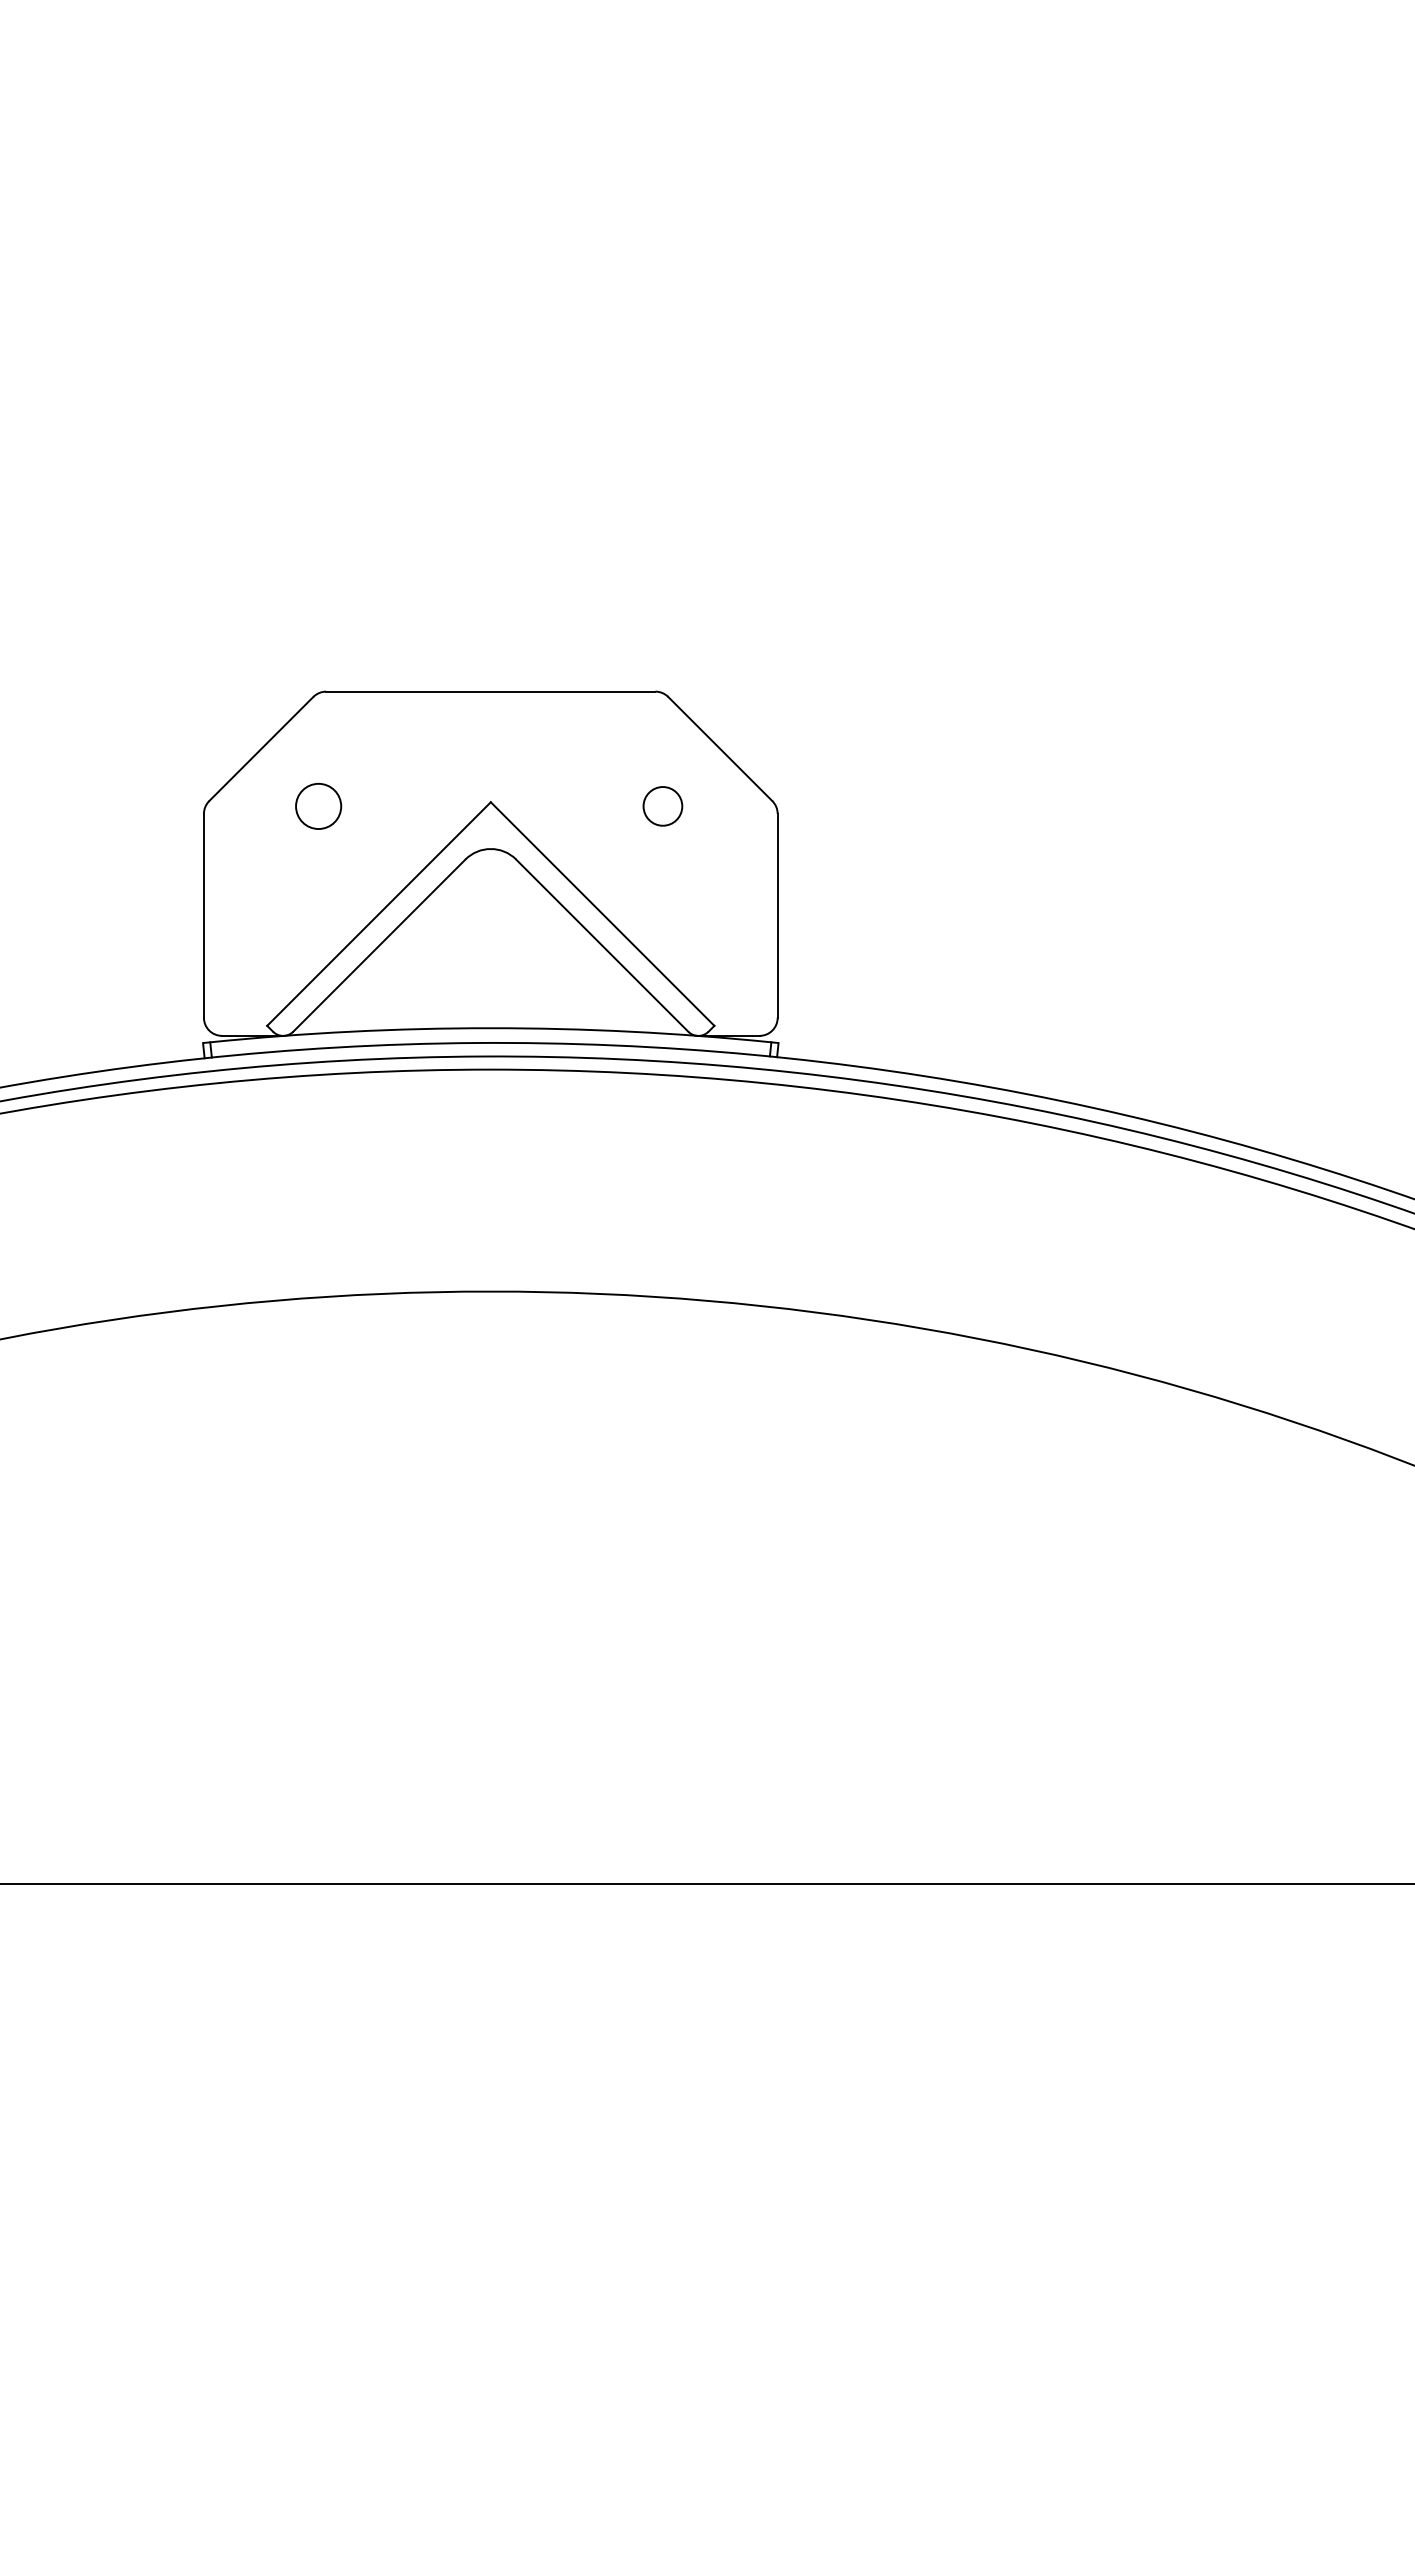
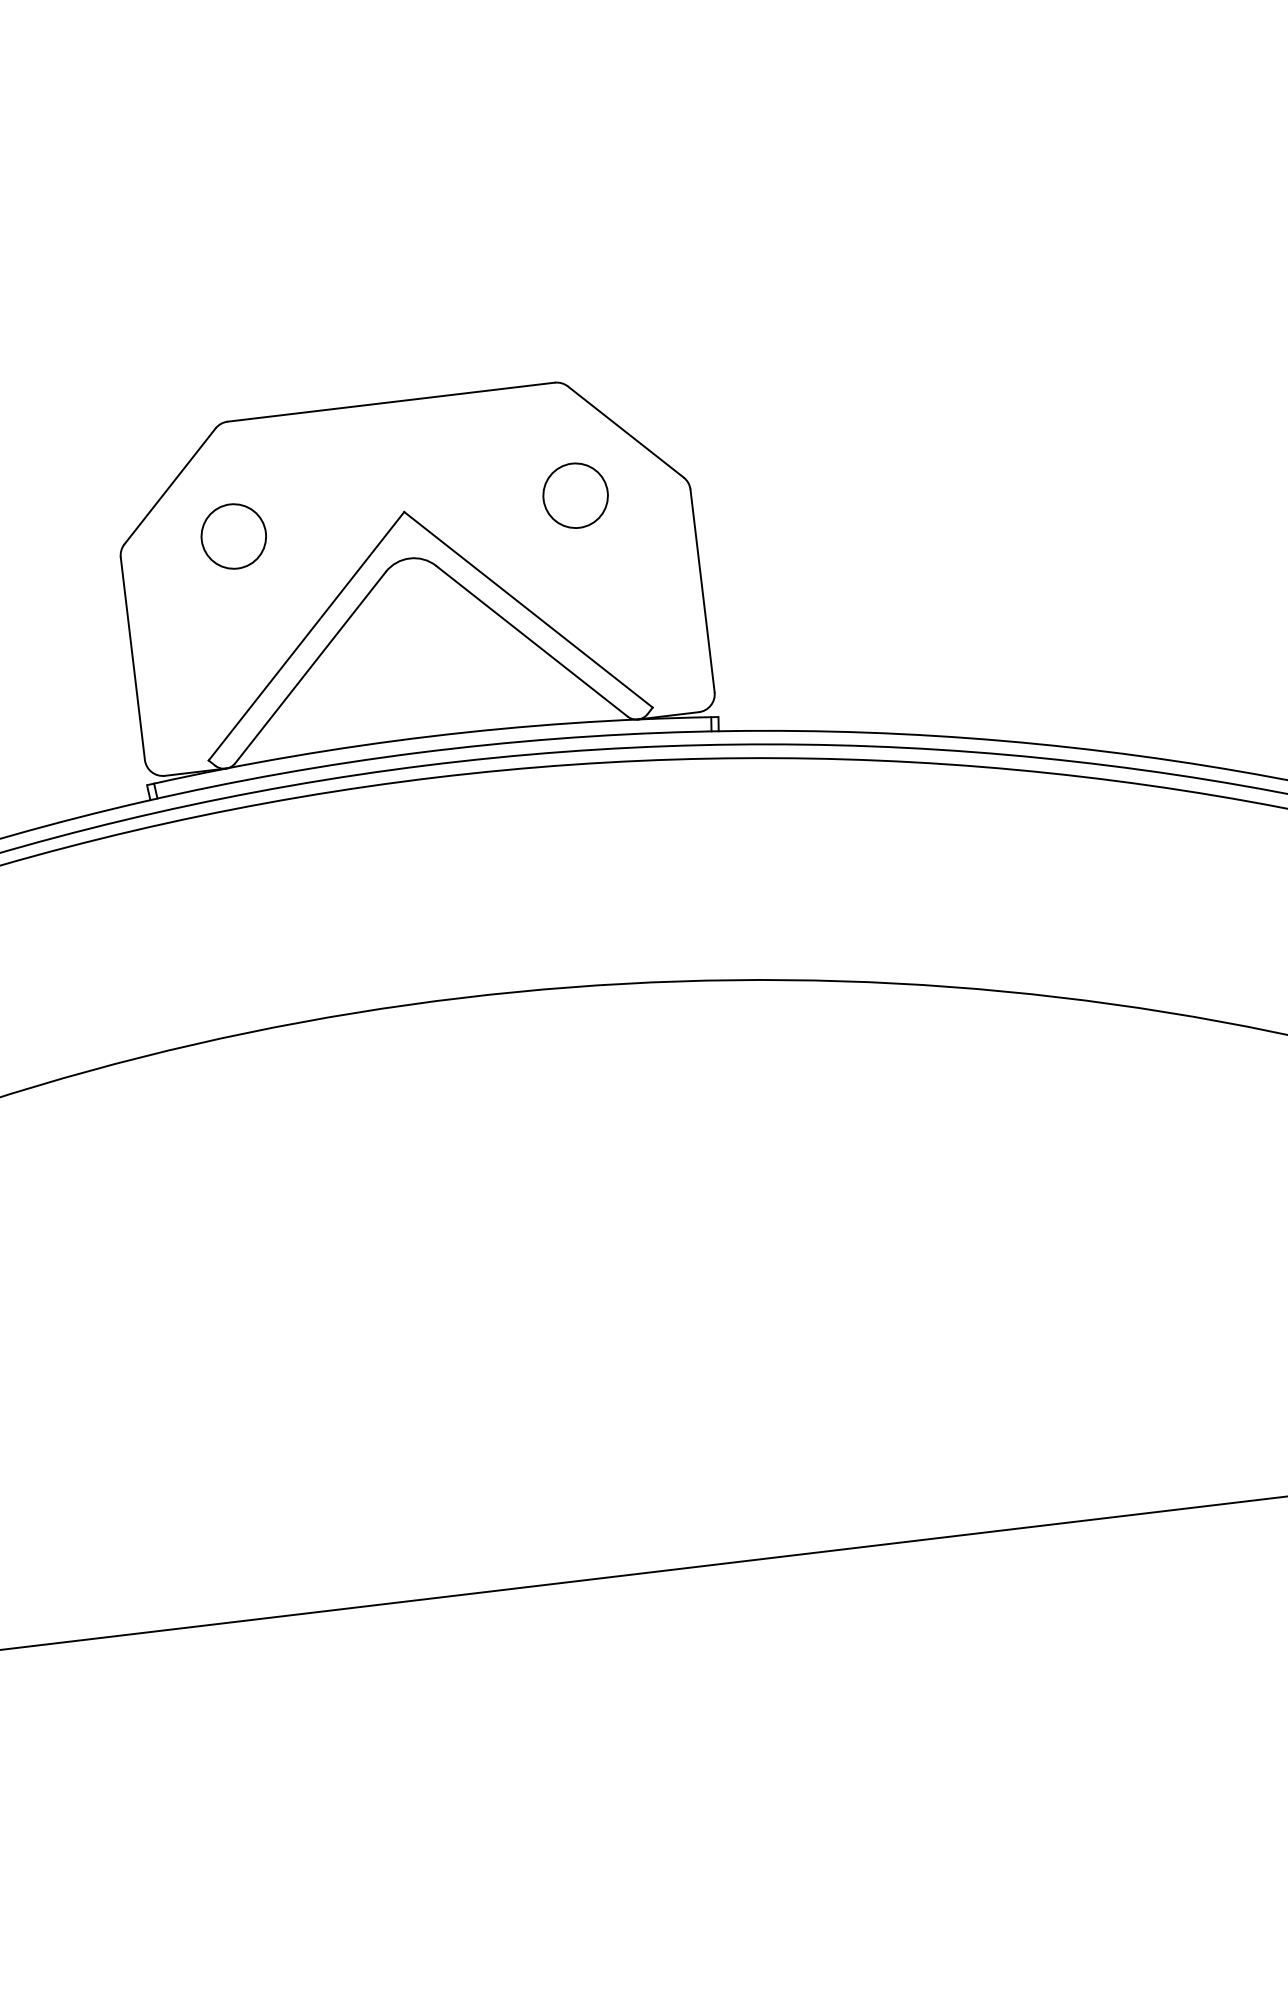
circle: (318, 806) -> (233, 536), size x1.43
circle: (662, 806) -> (575, 495), size x1.67

